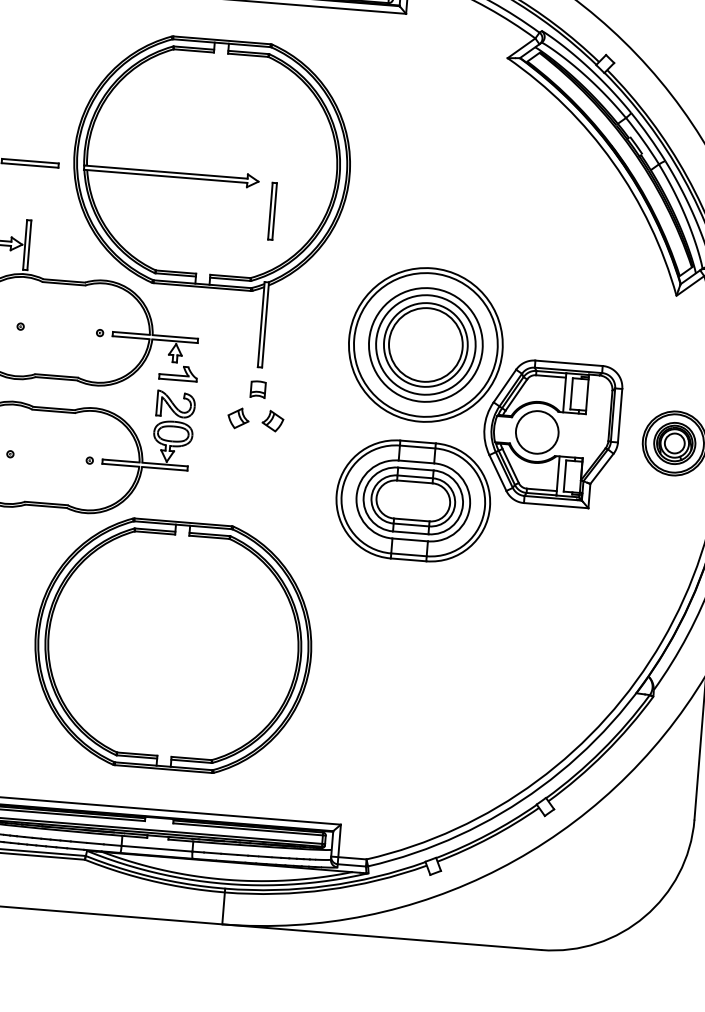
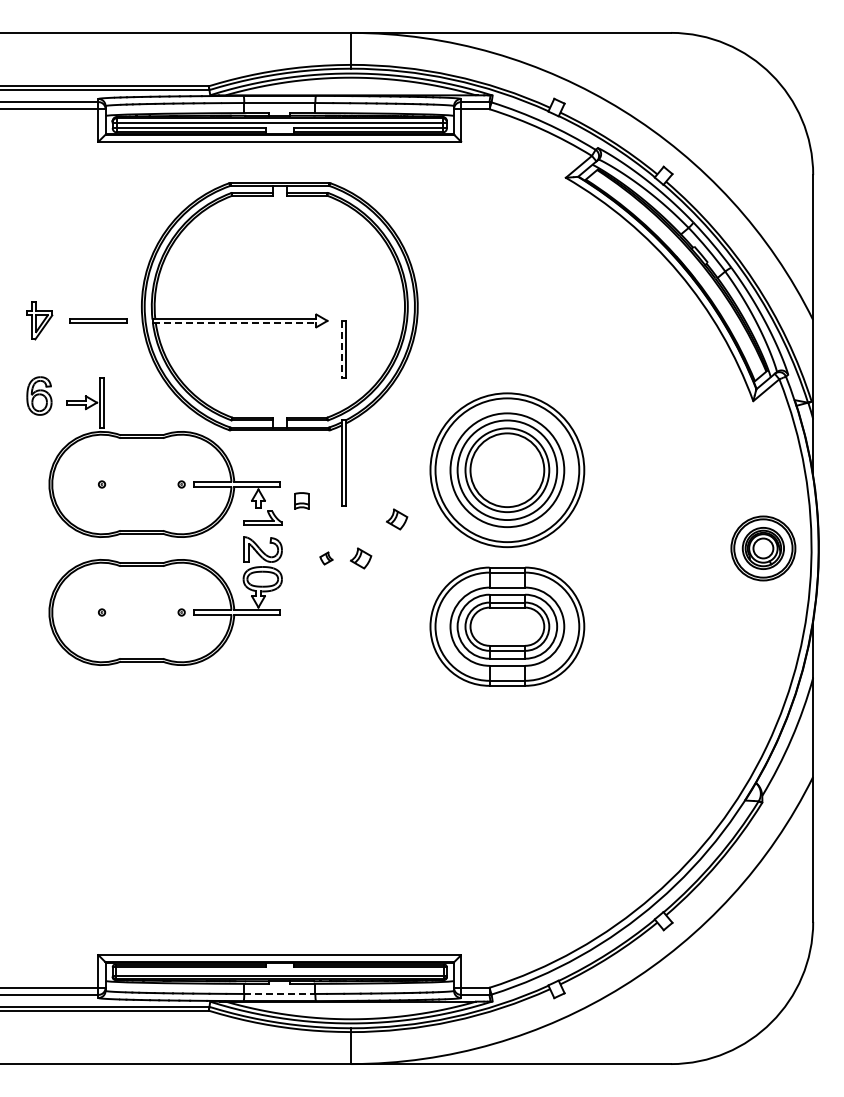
line: (165, 176) -> (234, 323), solid -> dashed
line: (270, 211) -> (341, 349), solid -> dashed
part: (312, 385) -> (397, 519), added
part: (257, 388) -> (301, 500), moved
part: (238, 418) -> (326, 558), size x0.6
part: (551, 433) -> (639, 548), removed
part: (173, 644) -> (279, 789), removed
line: (156, 848) -> (279, 993), solid -> dashed

